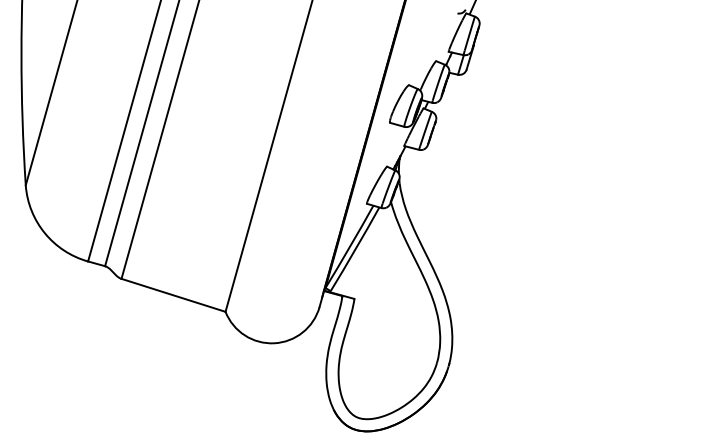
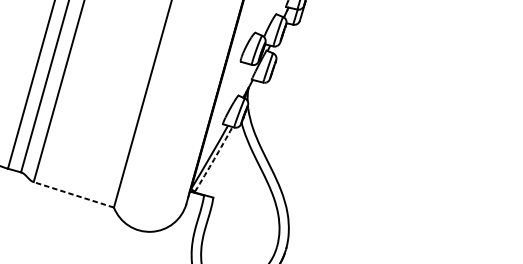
arc: (355, 249) -> (214, 159), solid -> dashed
line: (173, 295) -> (73, 194), solid -> dashed

